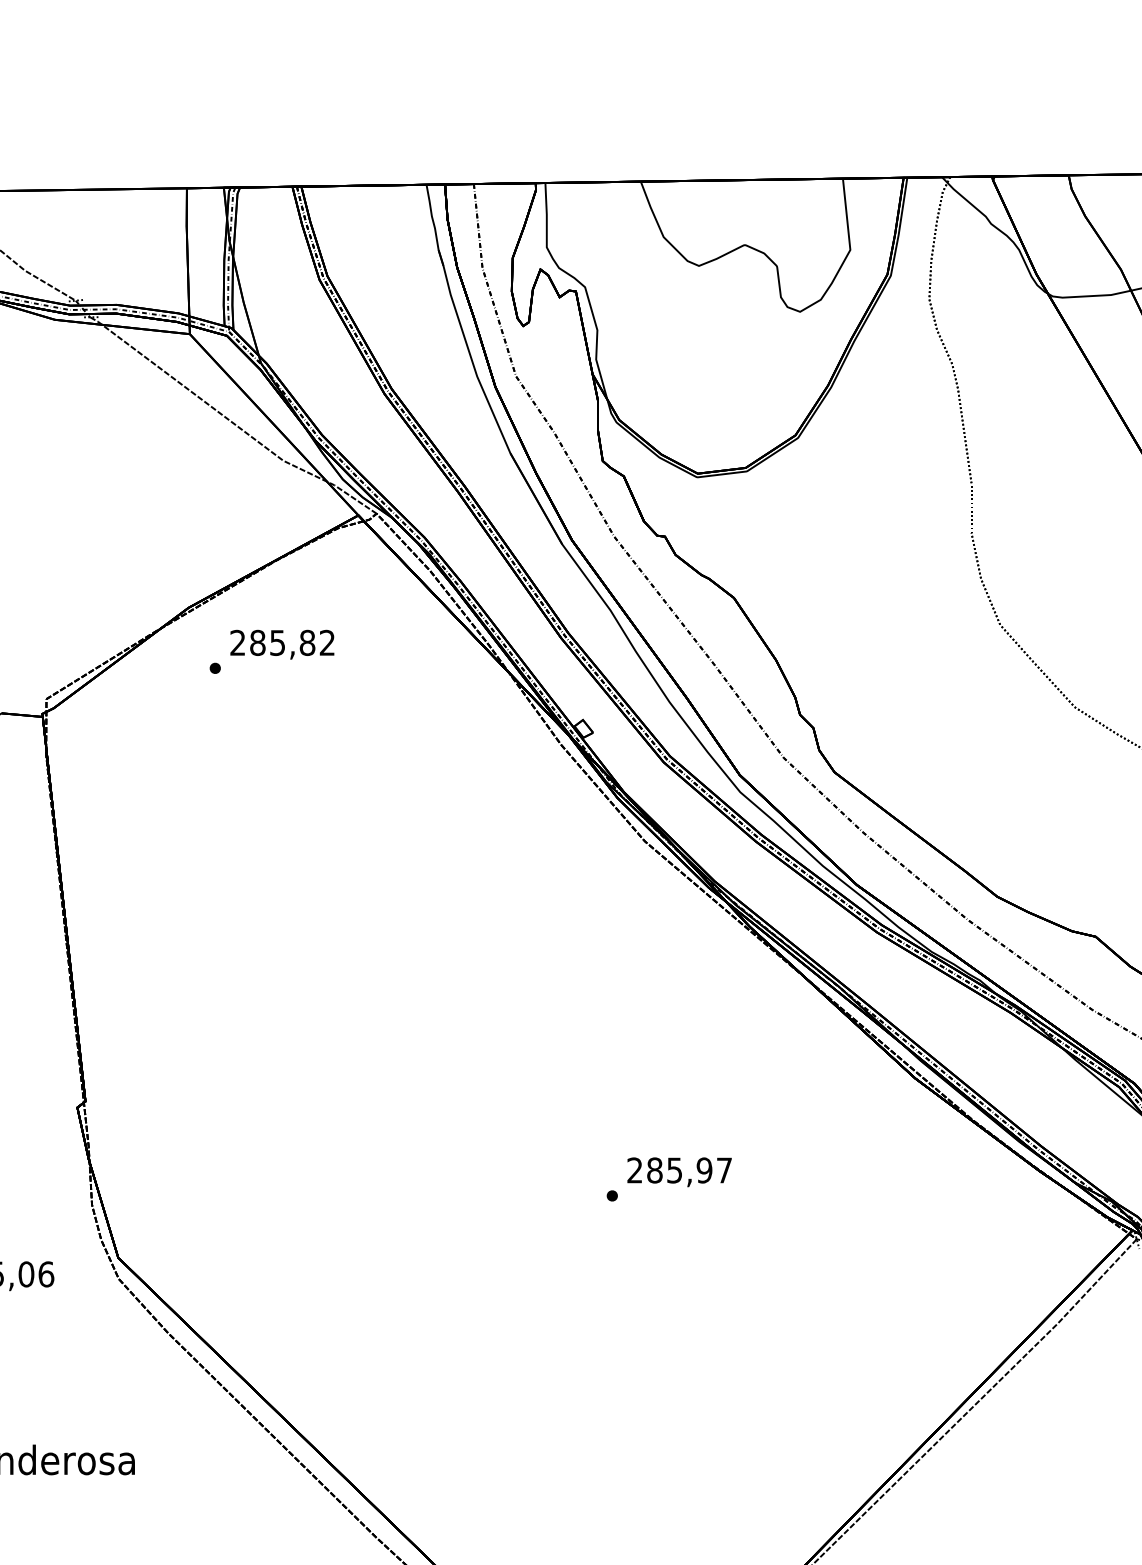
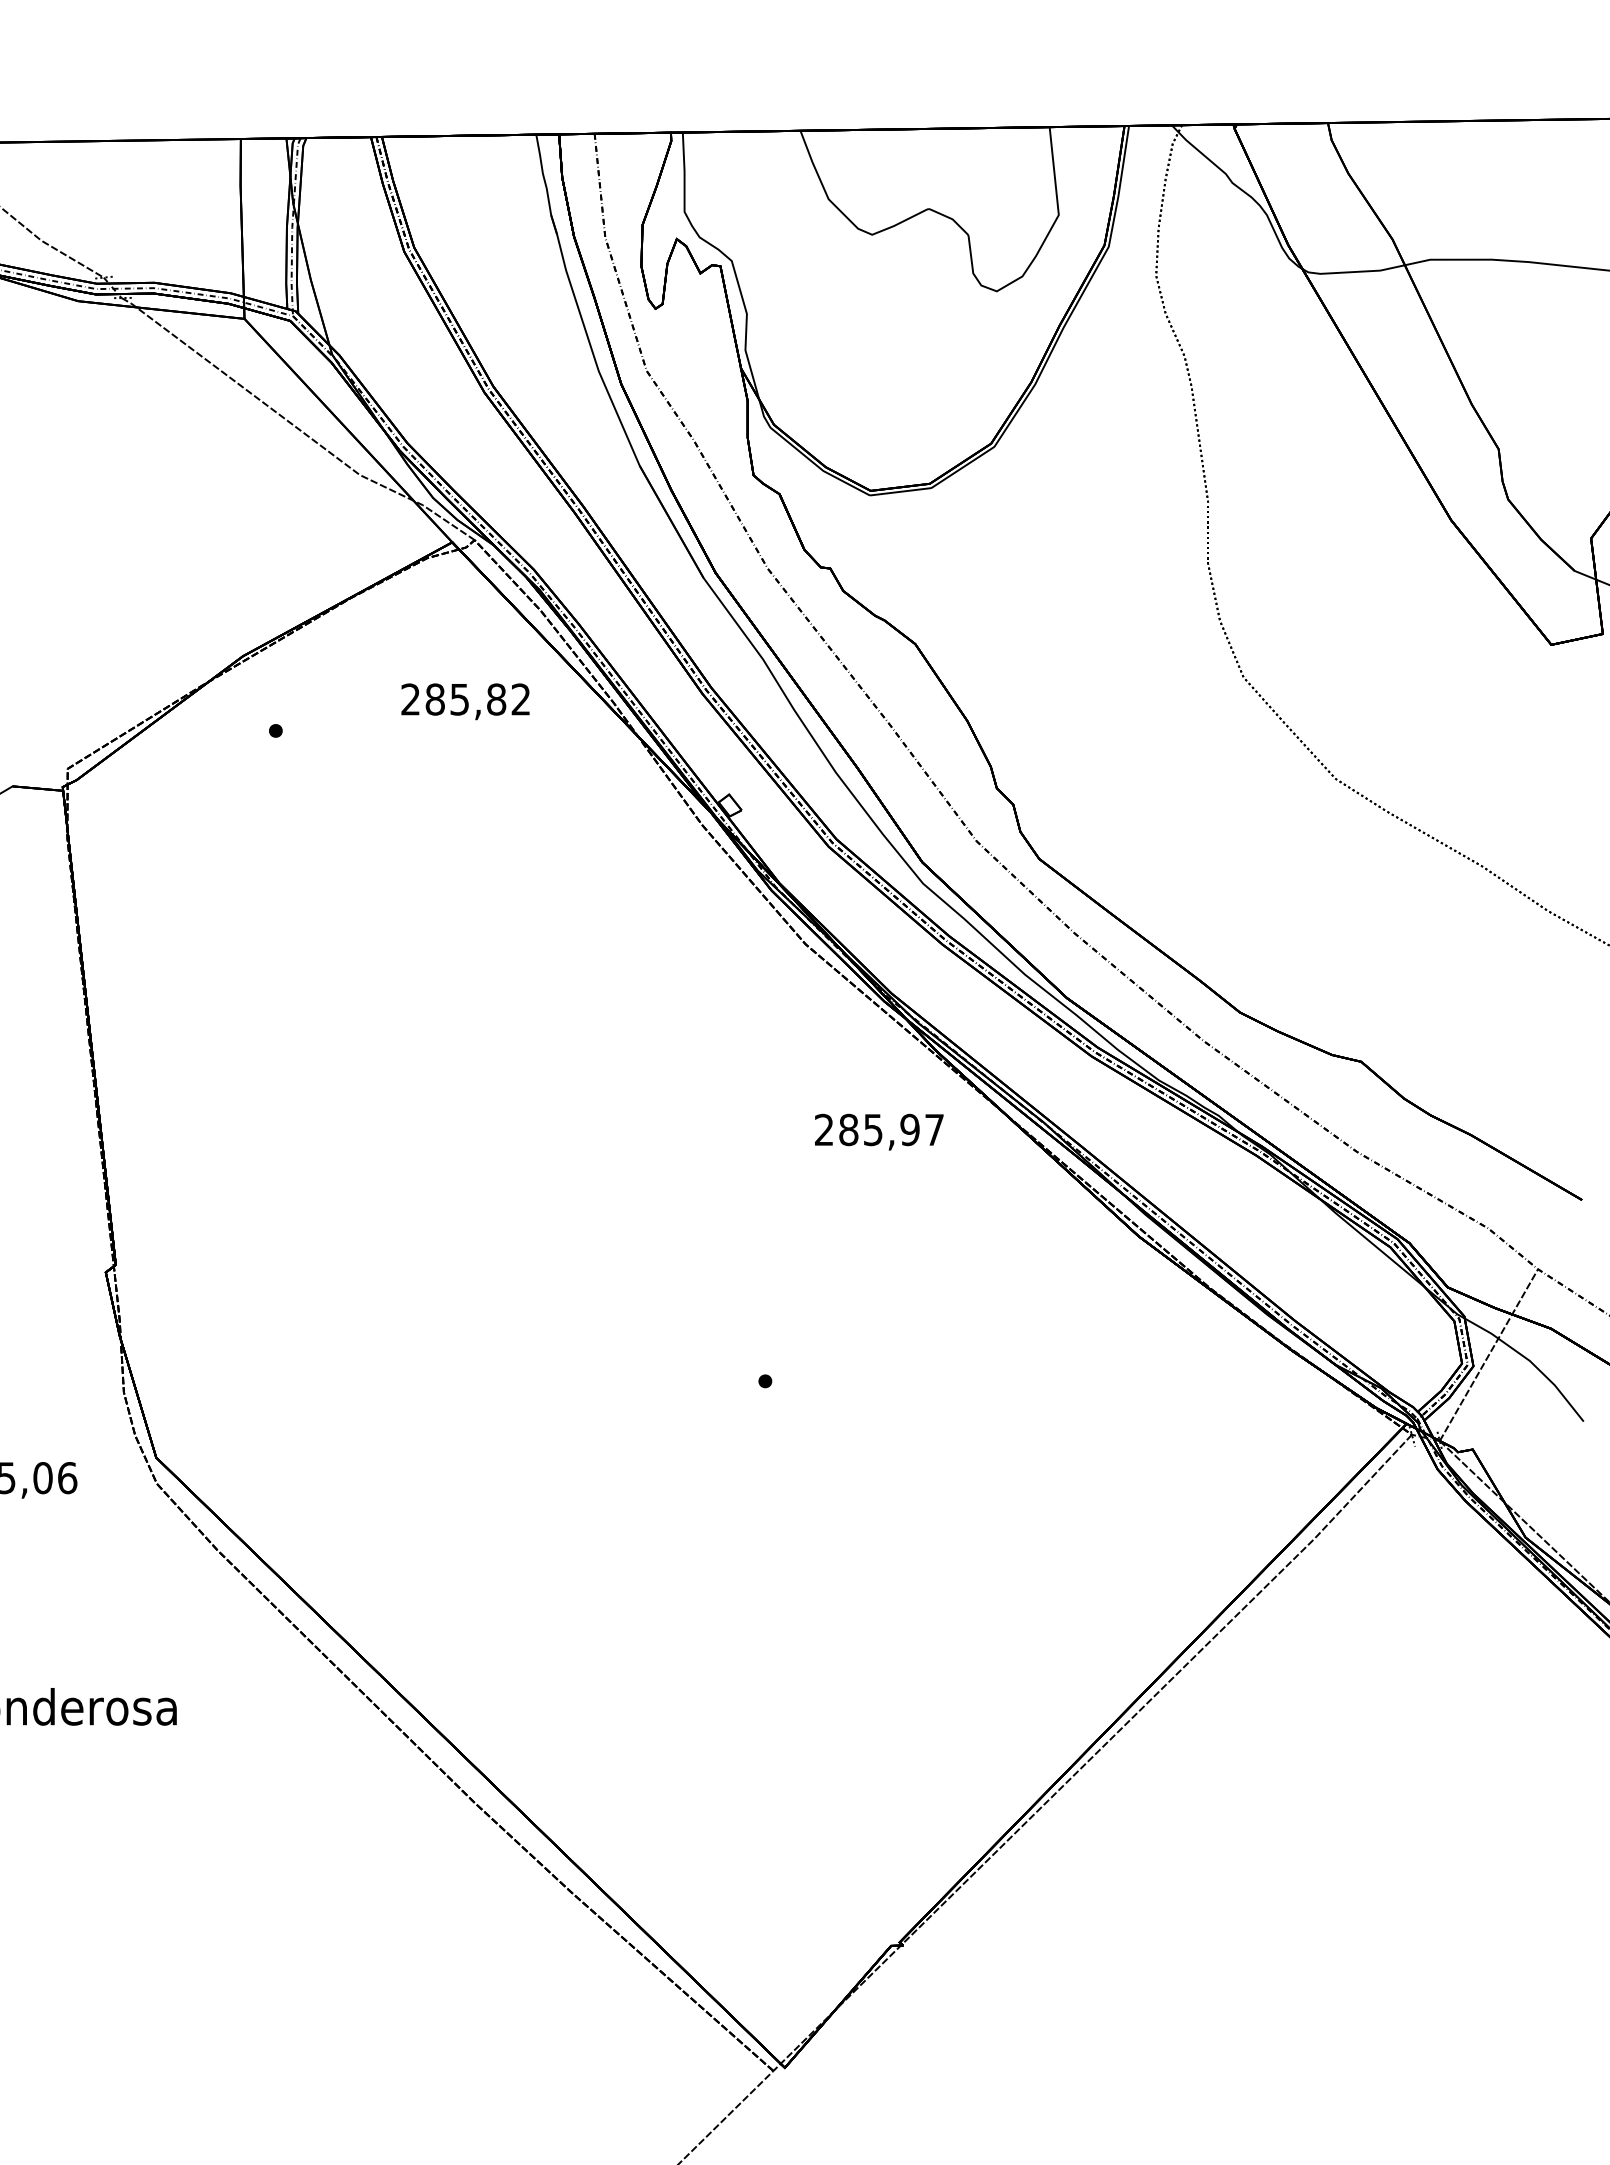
text: (282, 644) -> (465, 701), moved
text: (679, 1171) -> (879, 1131), moved

